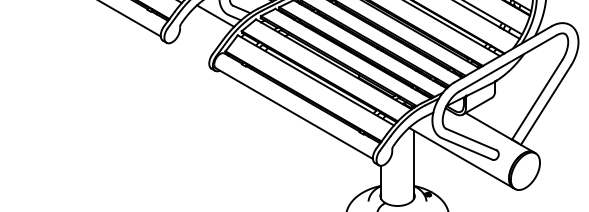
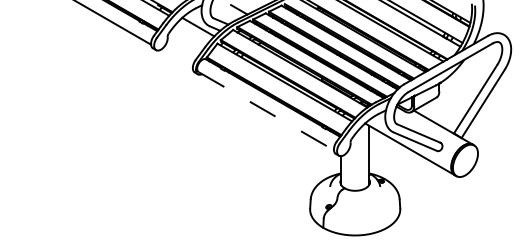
line: (294, 113) -> (266, 111), solid -> dashed

